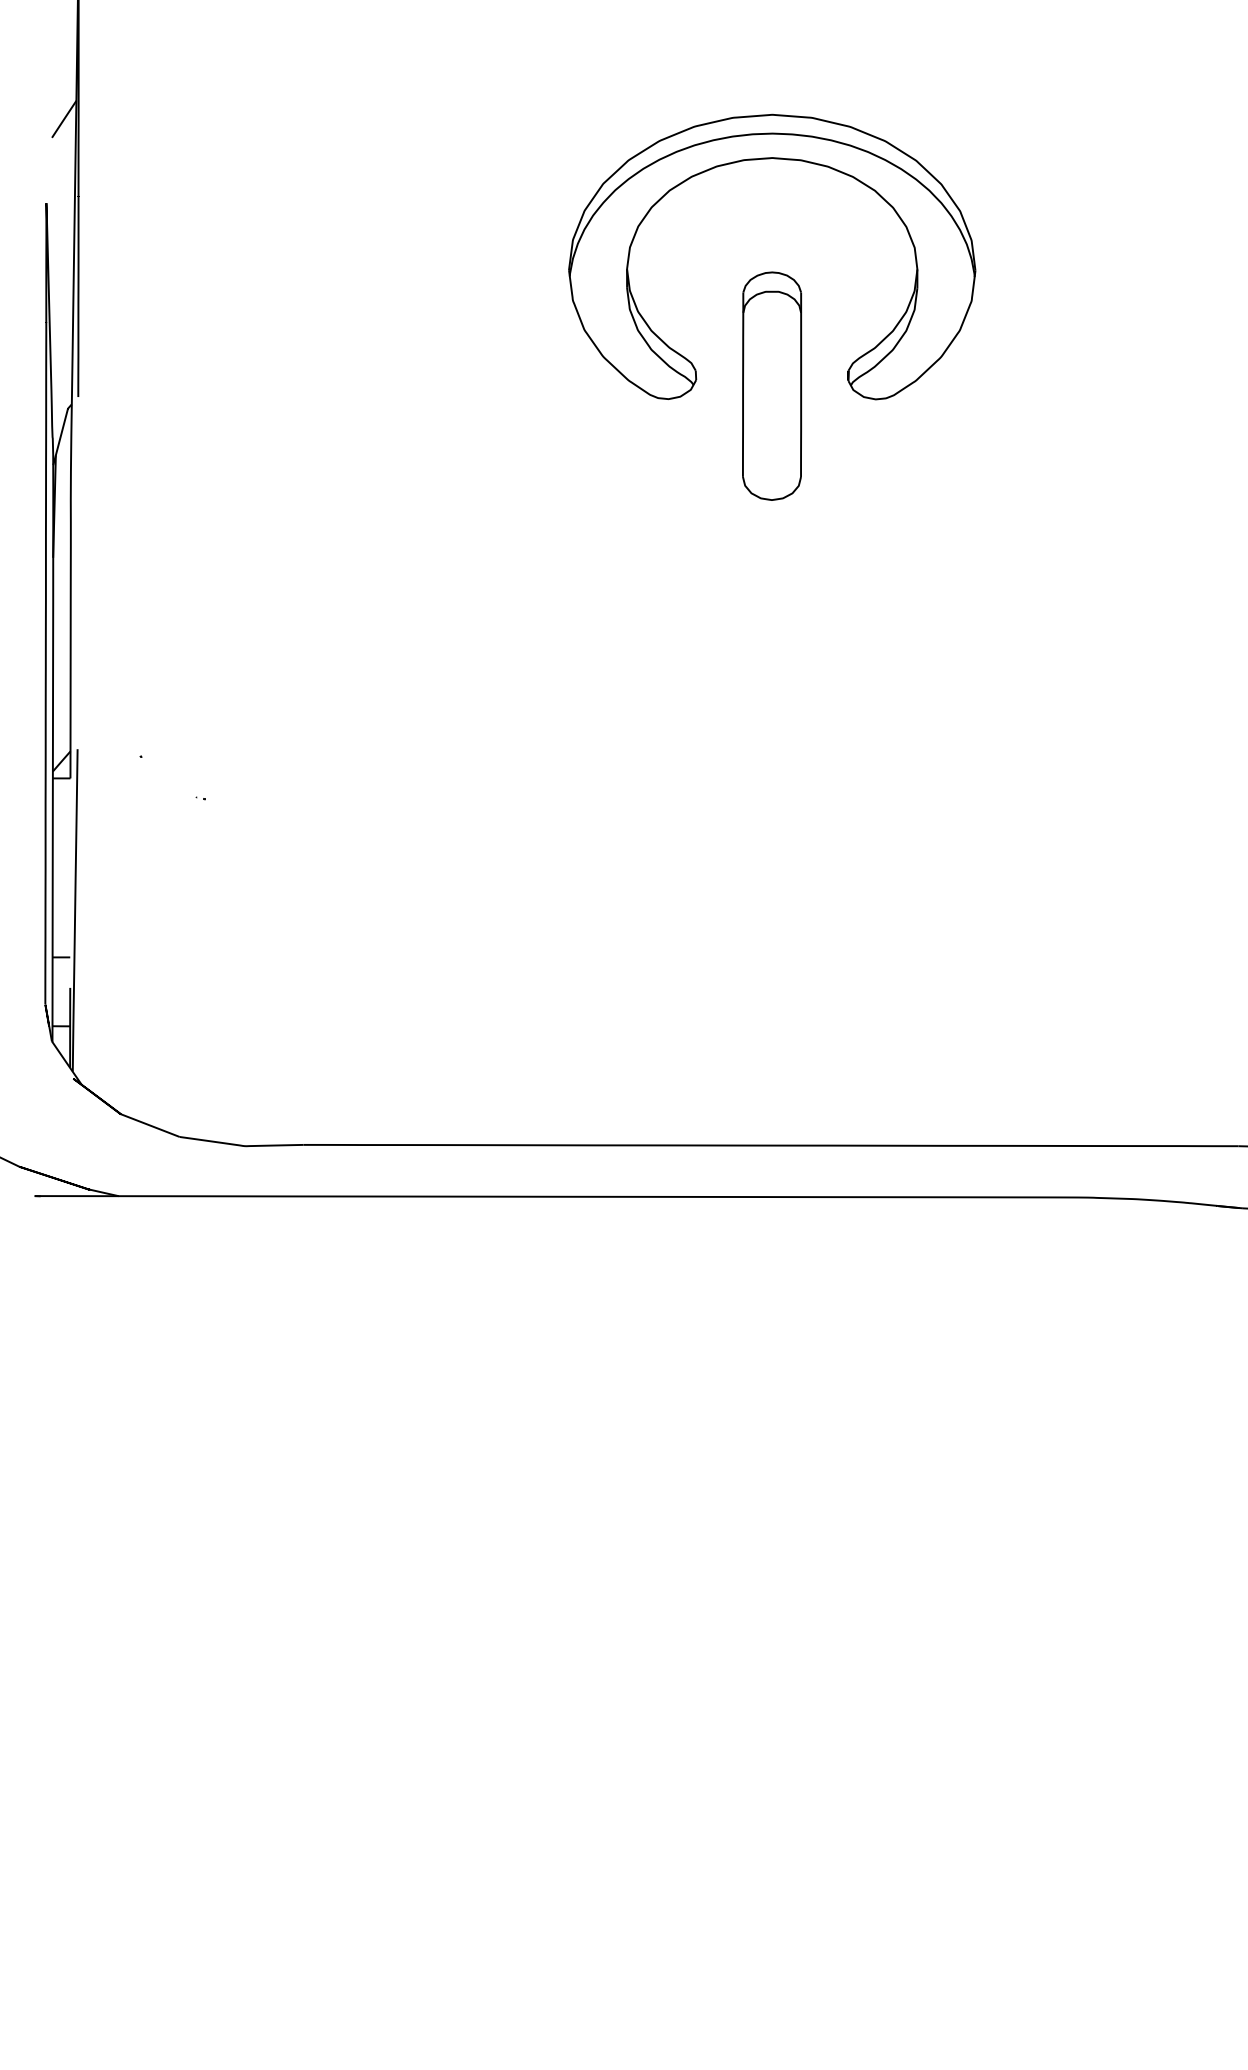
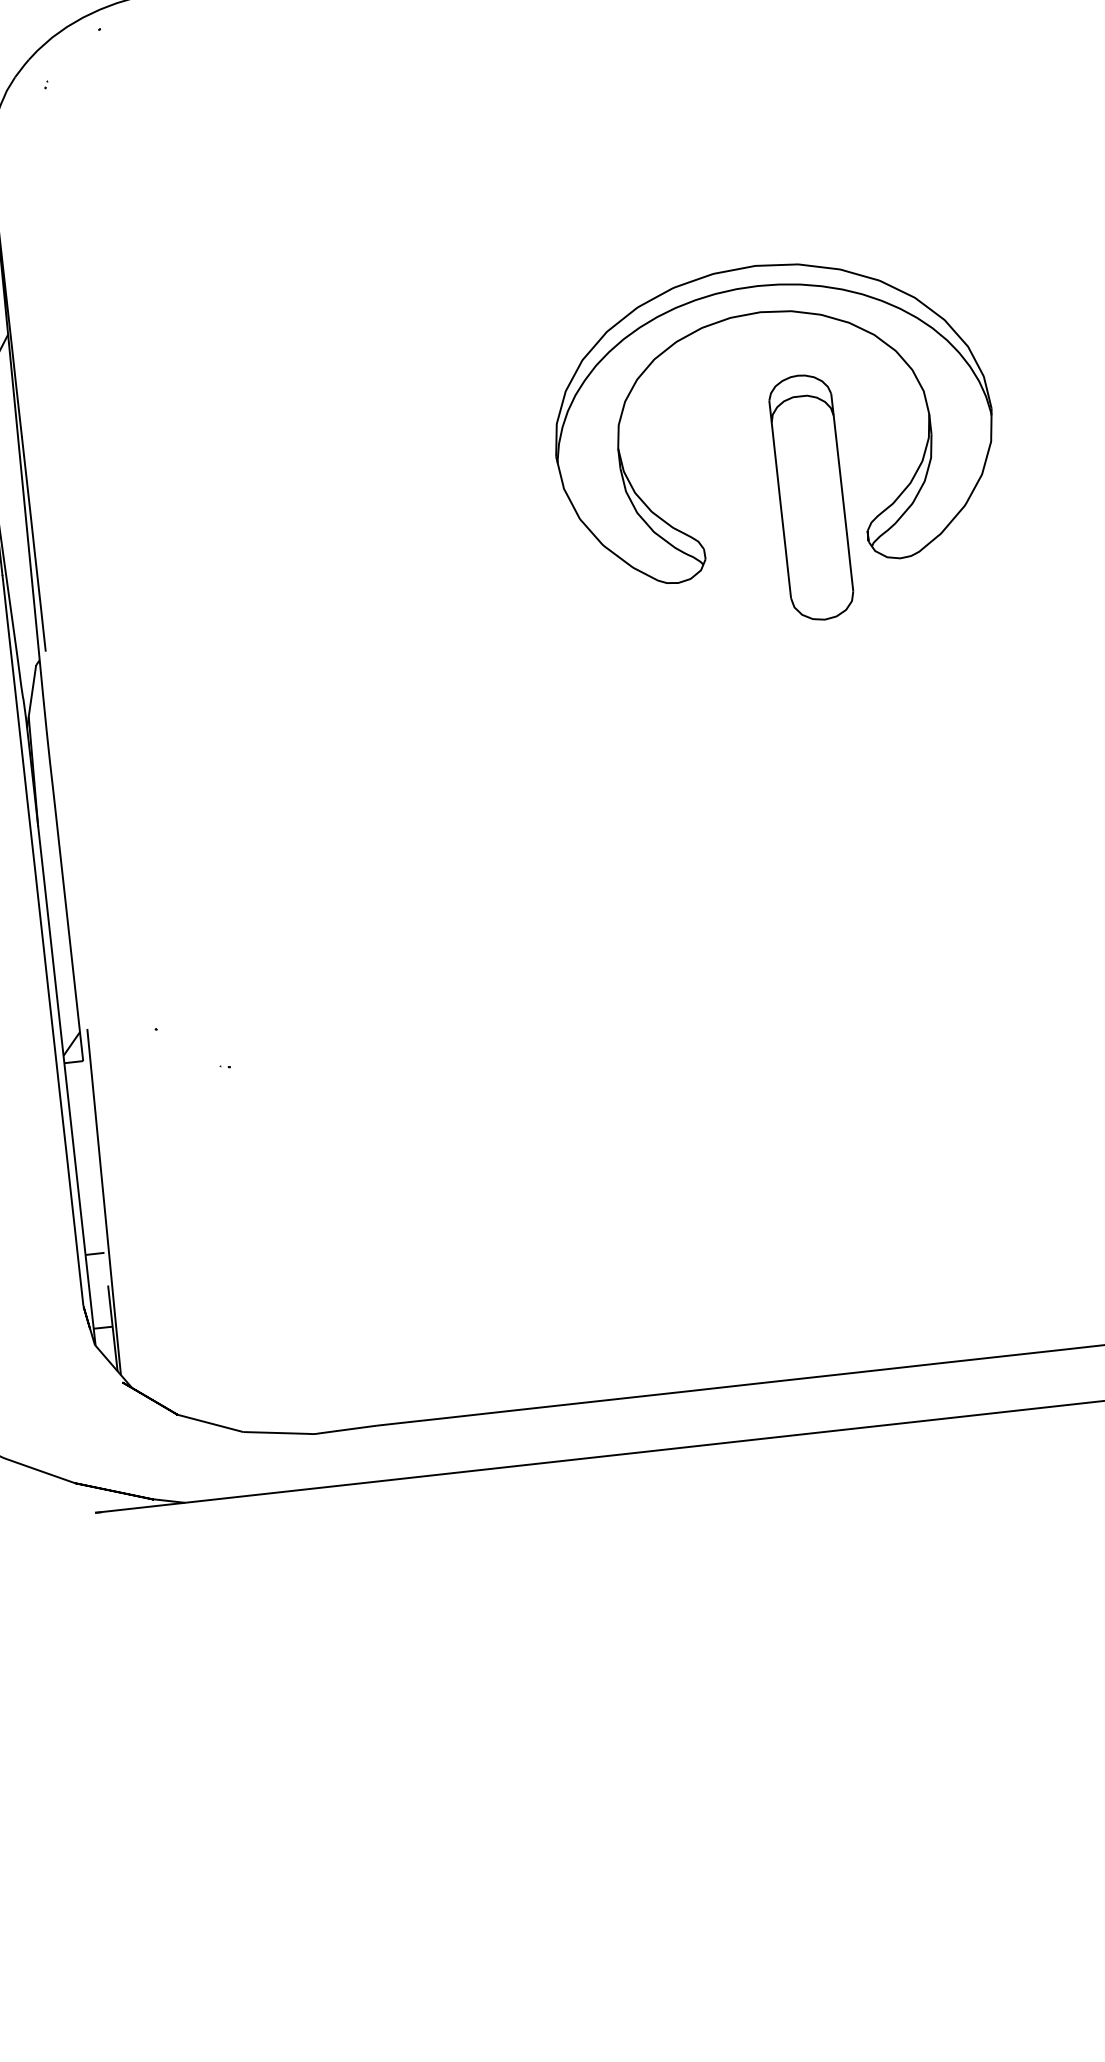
part: (772, 385) -> (811, 496), moved

